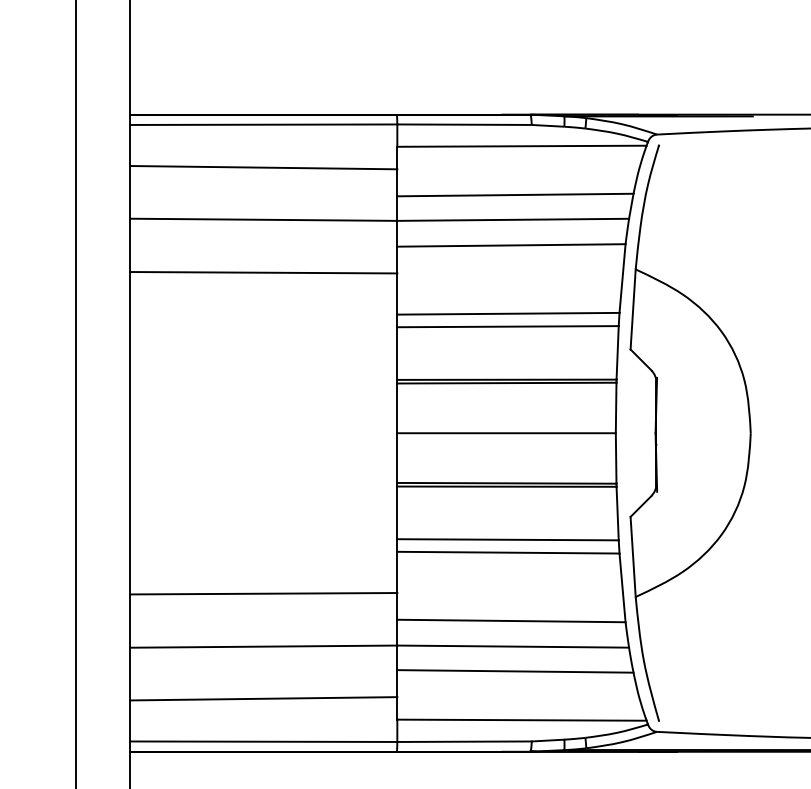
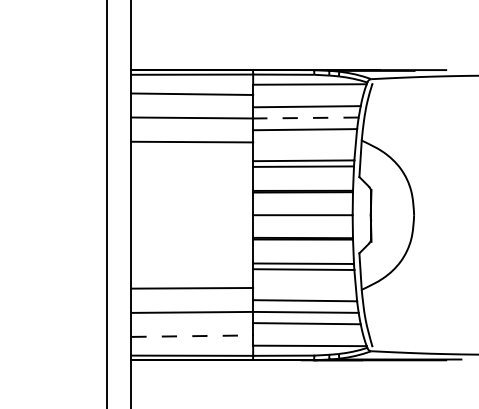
line: (512, 220) -> (305, 118), solid -> dashed
line: (264, 699) -> (192, 336), solid -> dashed

